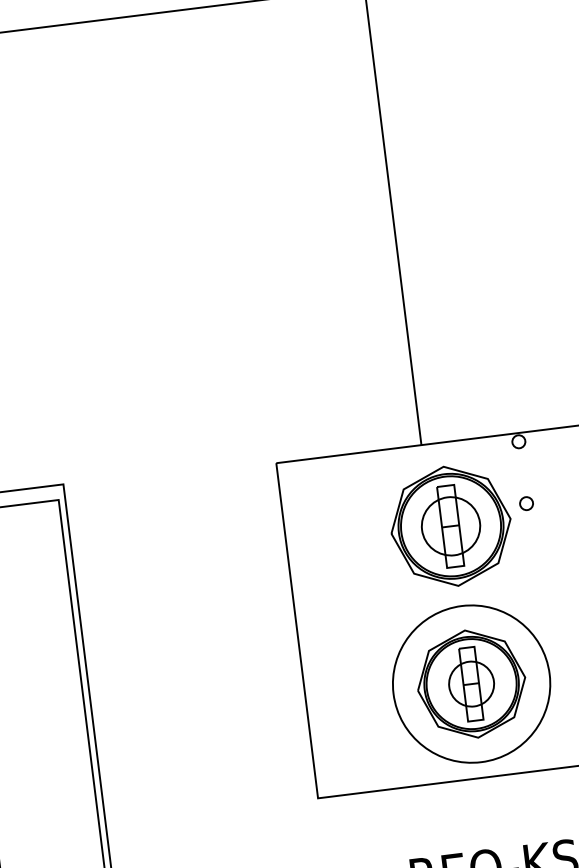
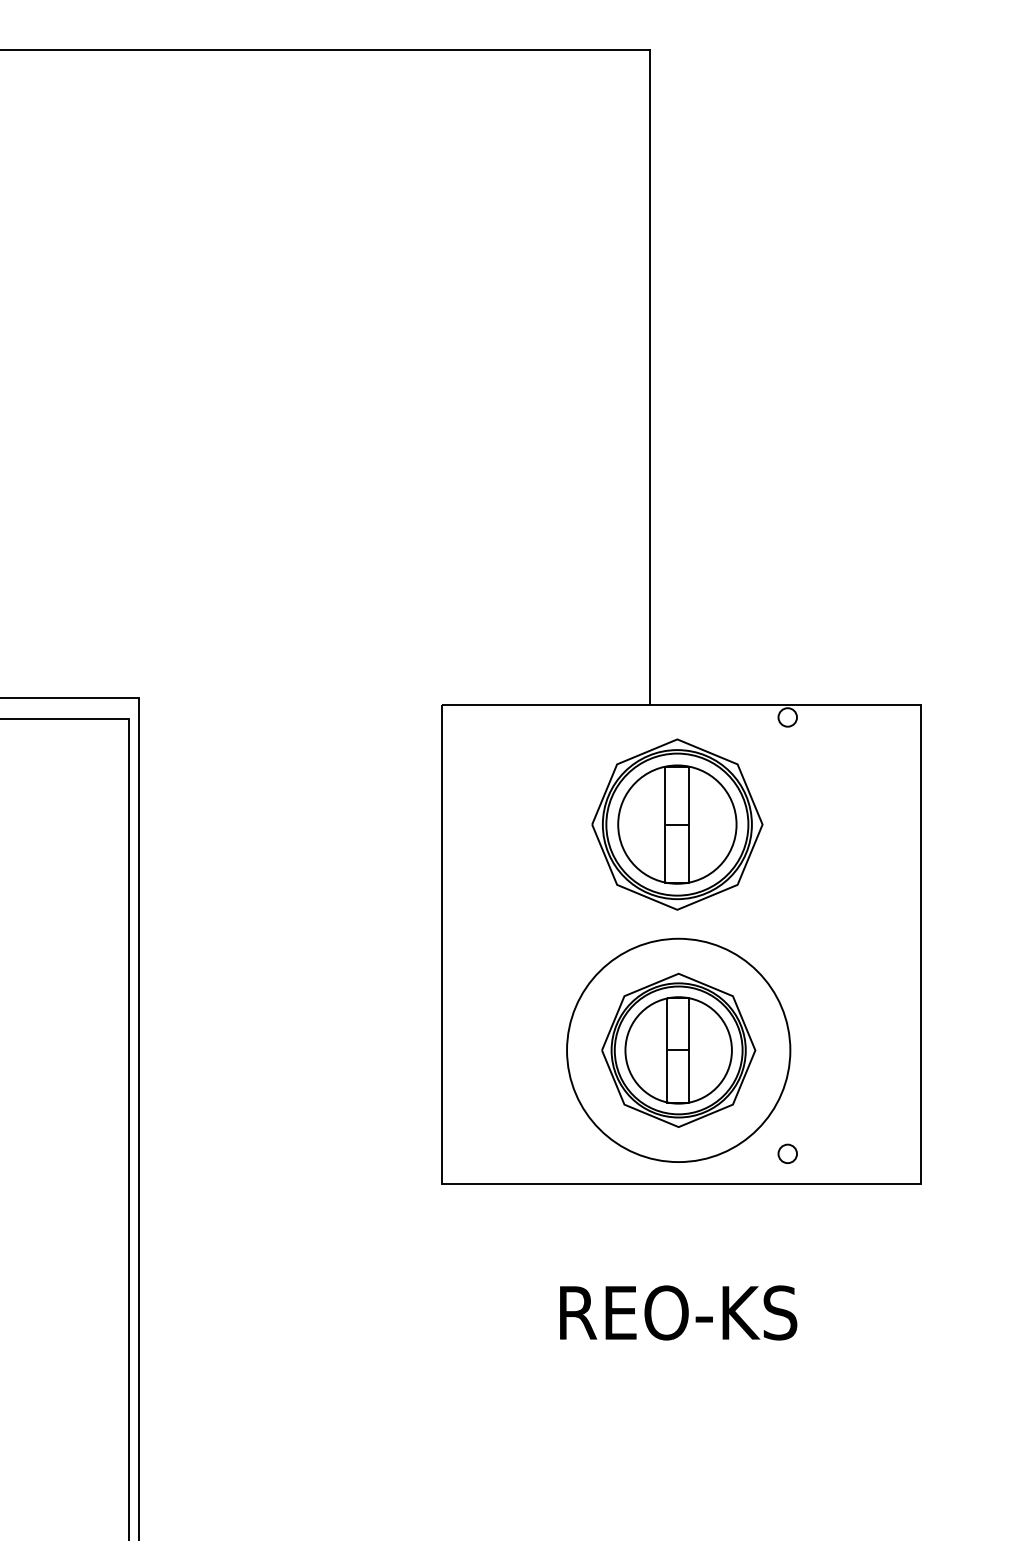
circle: (526, 503) -> (787, 1153), moved
circle: (451, 526) -> (677, 824), size x1.43
circle: (471, 684) -> (678, 1050), size x1.67

